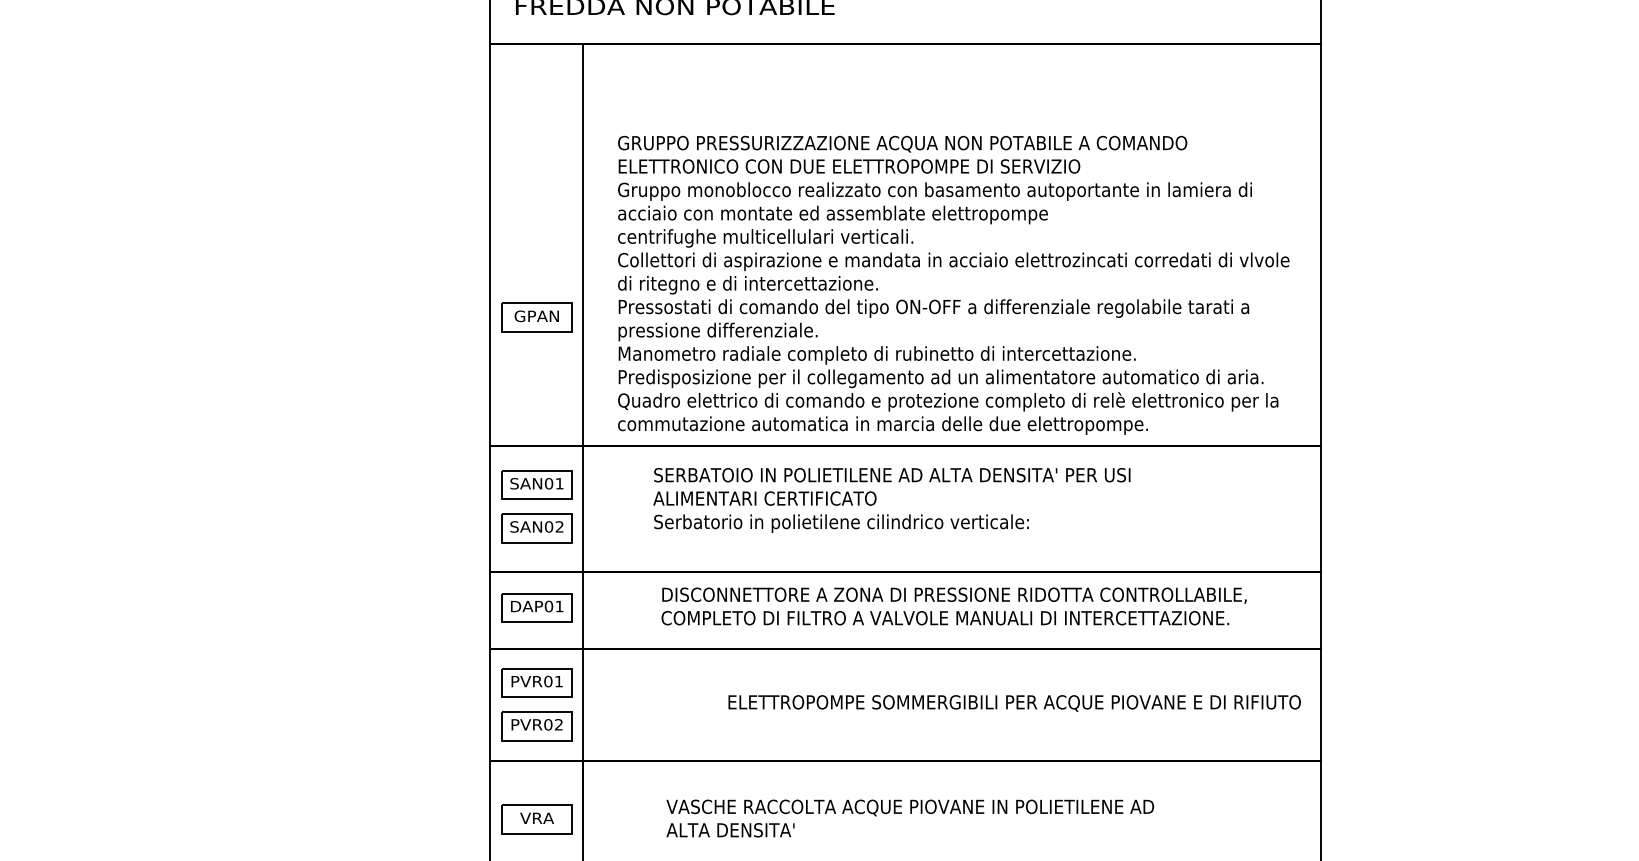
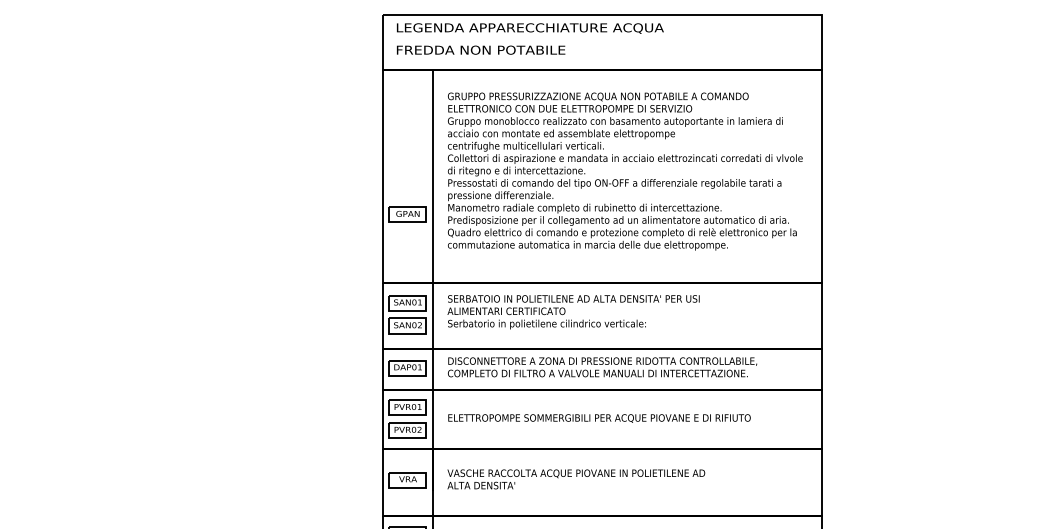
text: (954, 285) -> (625, 171), moved
text: (891, 500) -> (573, 312), moved
text: (954, 606) -> (602, 367), moved
text: (1014, 703) -> (599, 418), moved
text: (910, 818) -> (576, 479), moved

